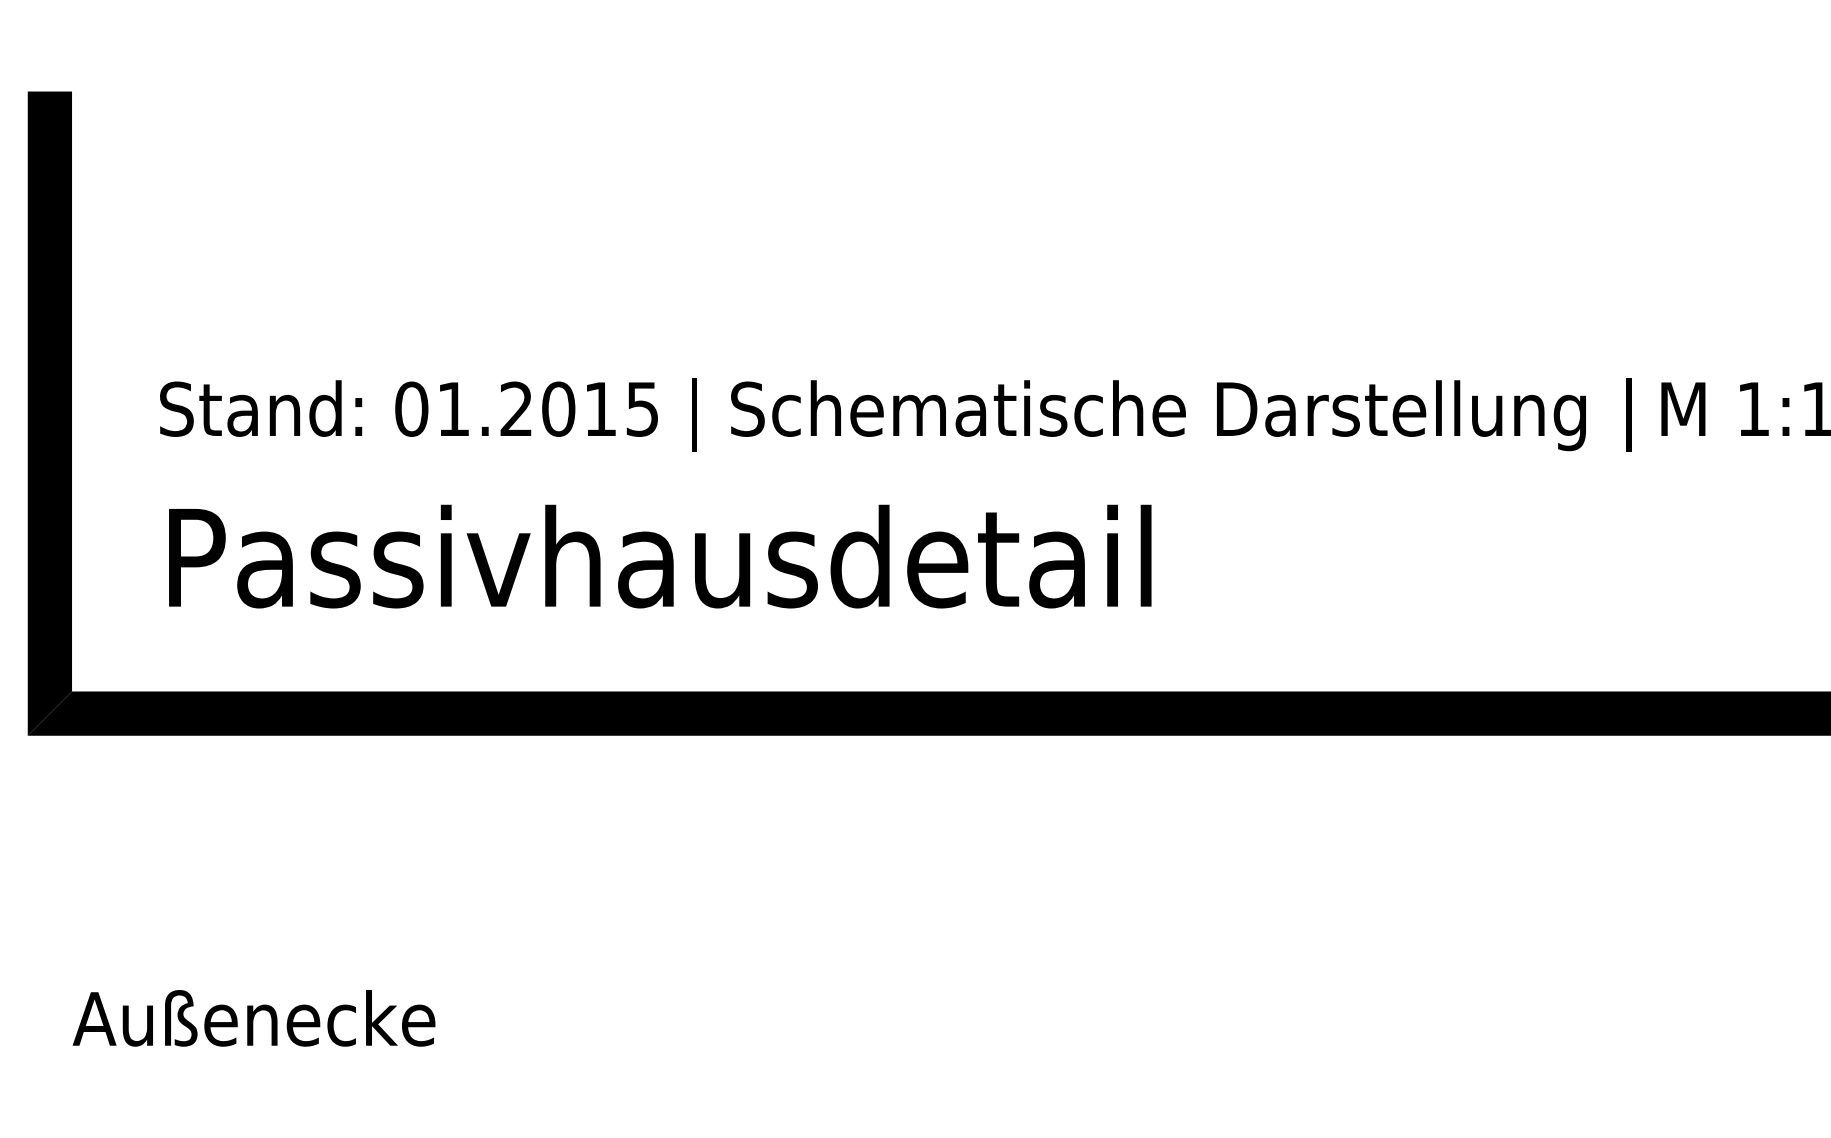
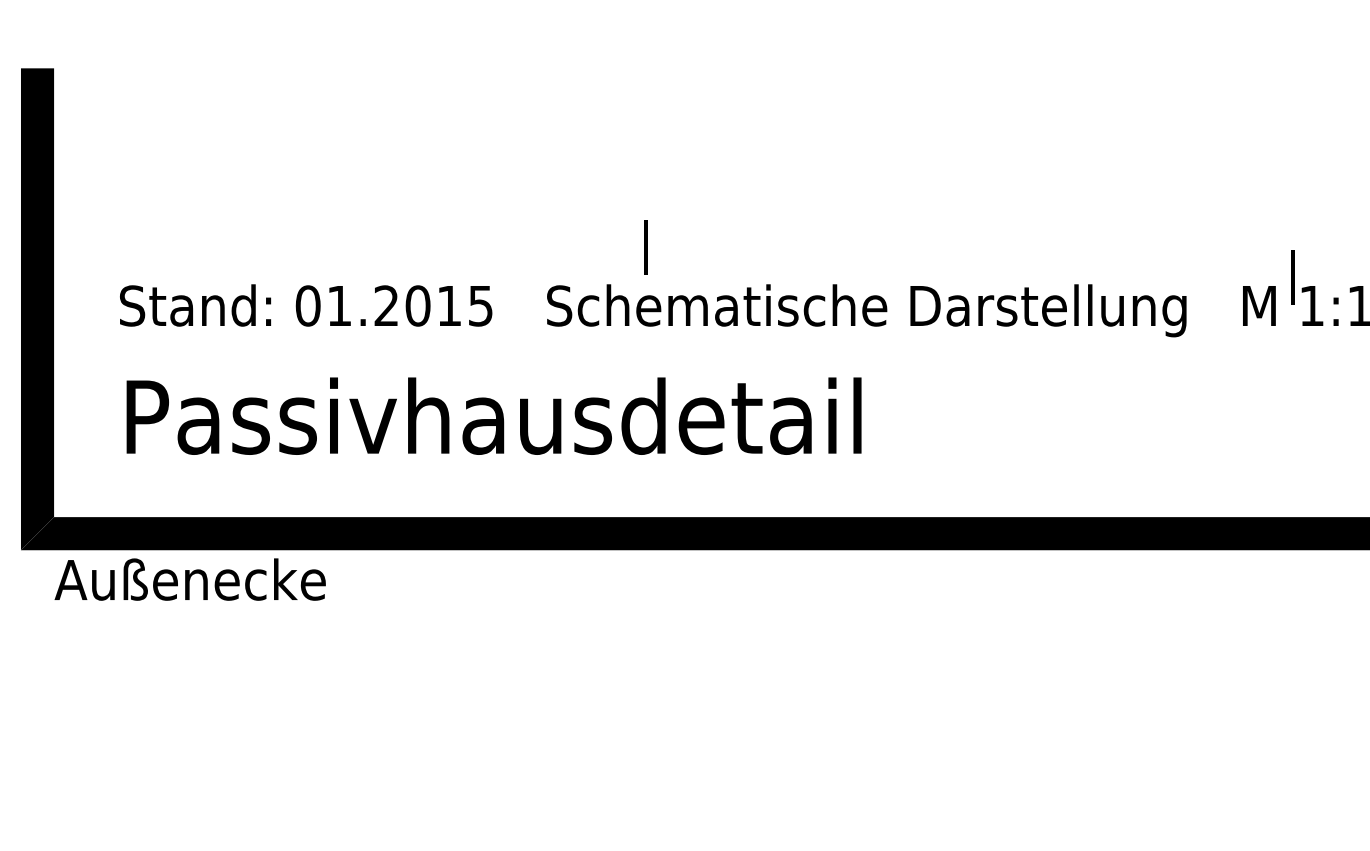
line: (694, 415) -> (645, 247), moved
line: (1628, 415) -> (1292, 277), moved
text: (253, 1018) -> (189, 579), moved

